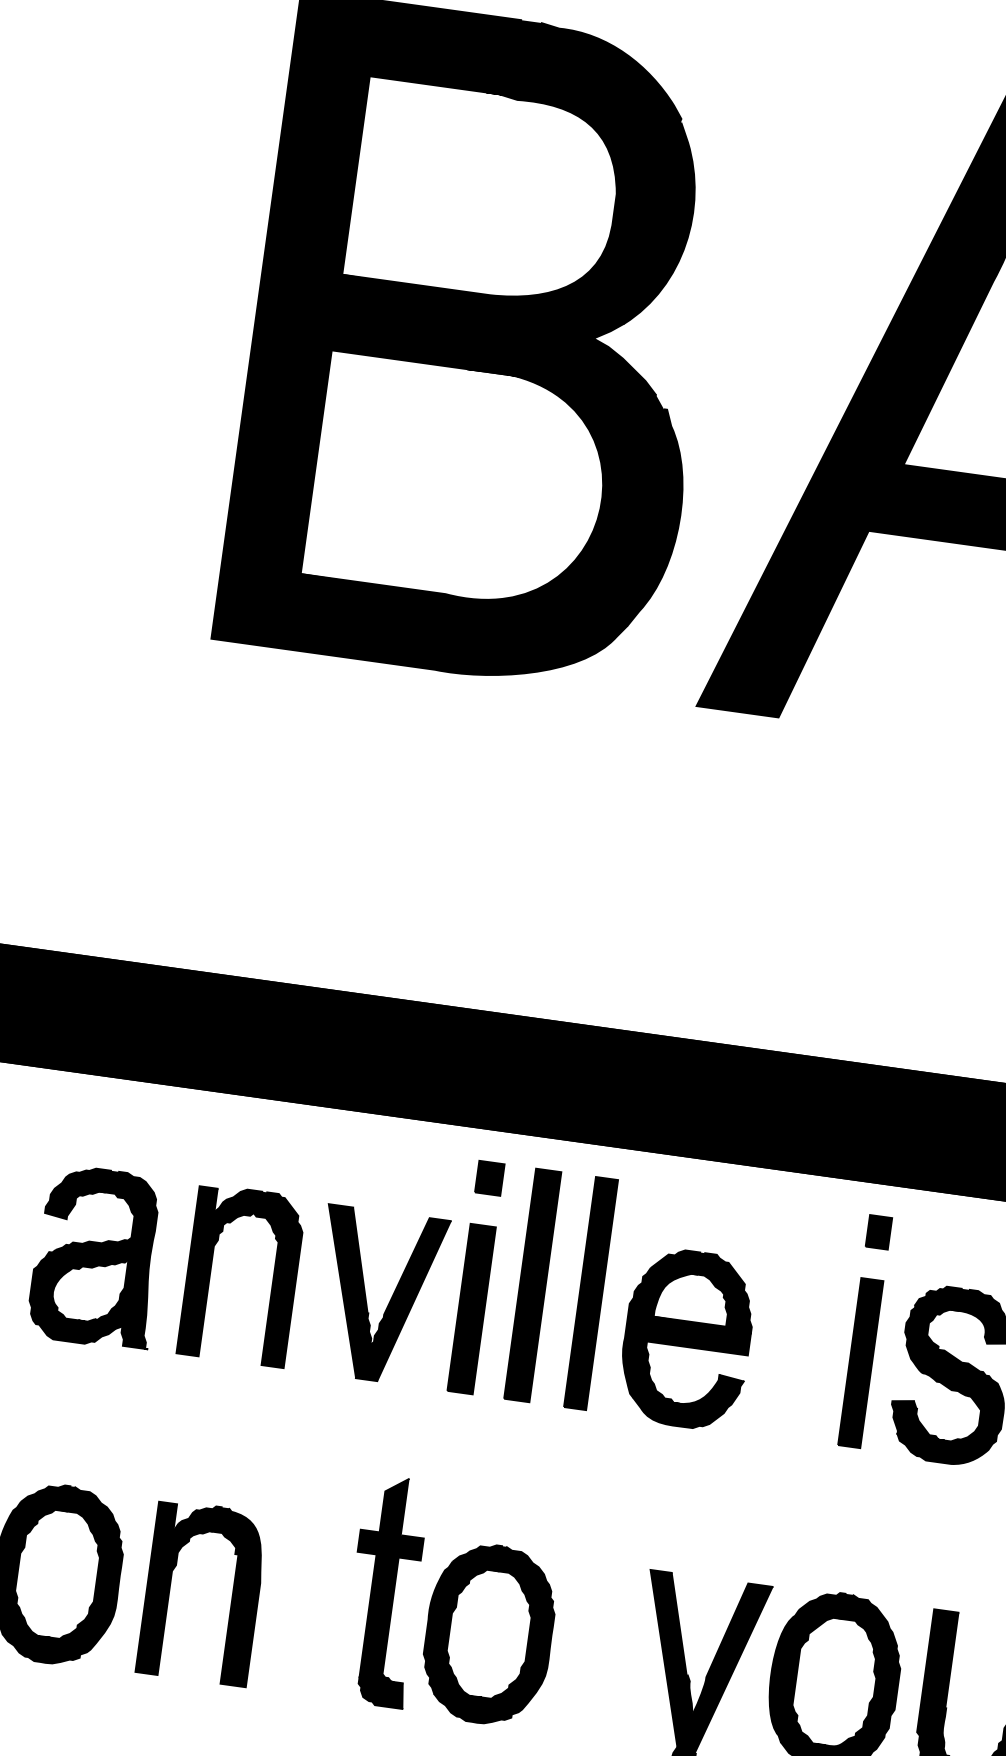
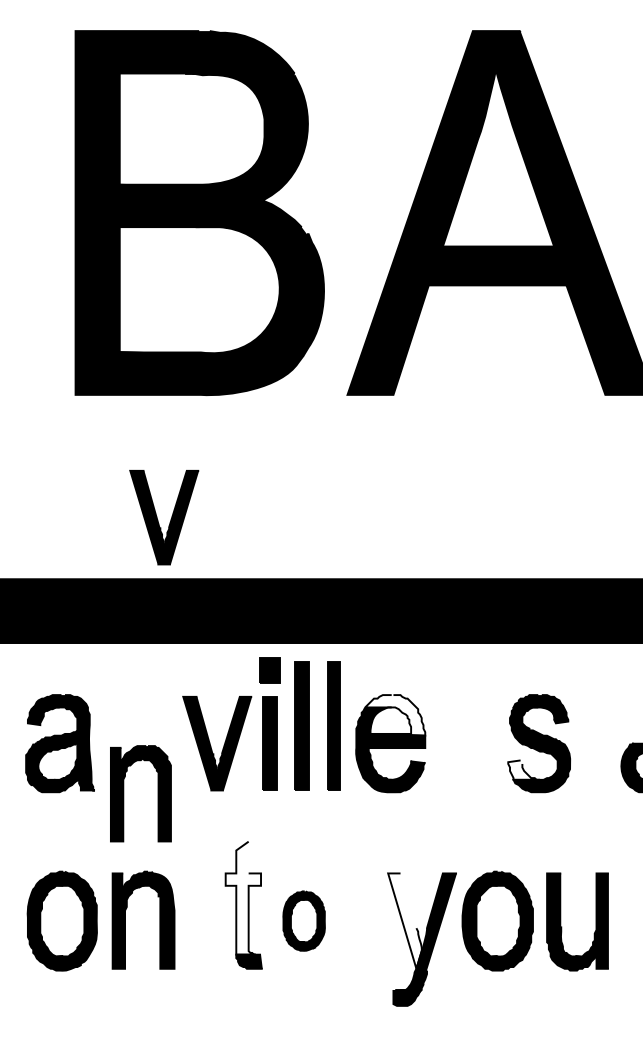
part: (328, 881) -> (158, 519), added
part: (489, 1178) -> (269, 670), size x1.4
part: (878, 1232) -> (487, 670), removed
part: (212, 1271) -> (124, 793), moved
fill: (702, 1289) -> (395, 715), removed
part: (860, 1362) -> (487, 743), removed
fill: (919, 1418) -> (524, 769), removed
fill: (386, 1577) -> (243, 897), removed
part: (487, 1632) -> (303, 920), size x0.6
fill: (668, 1657) -> (404, 920), removed

